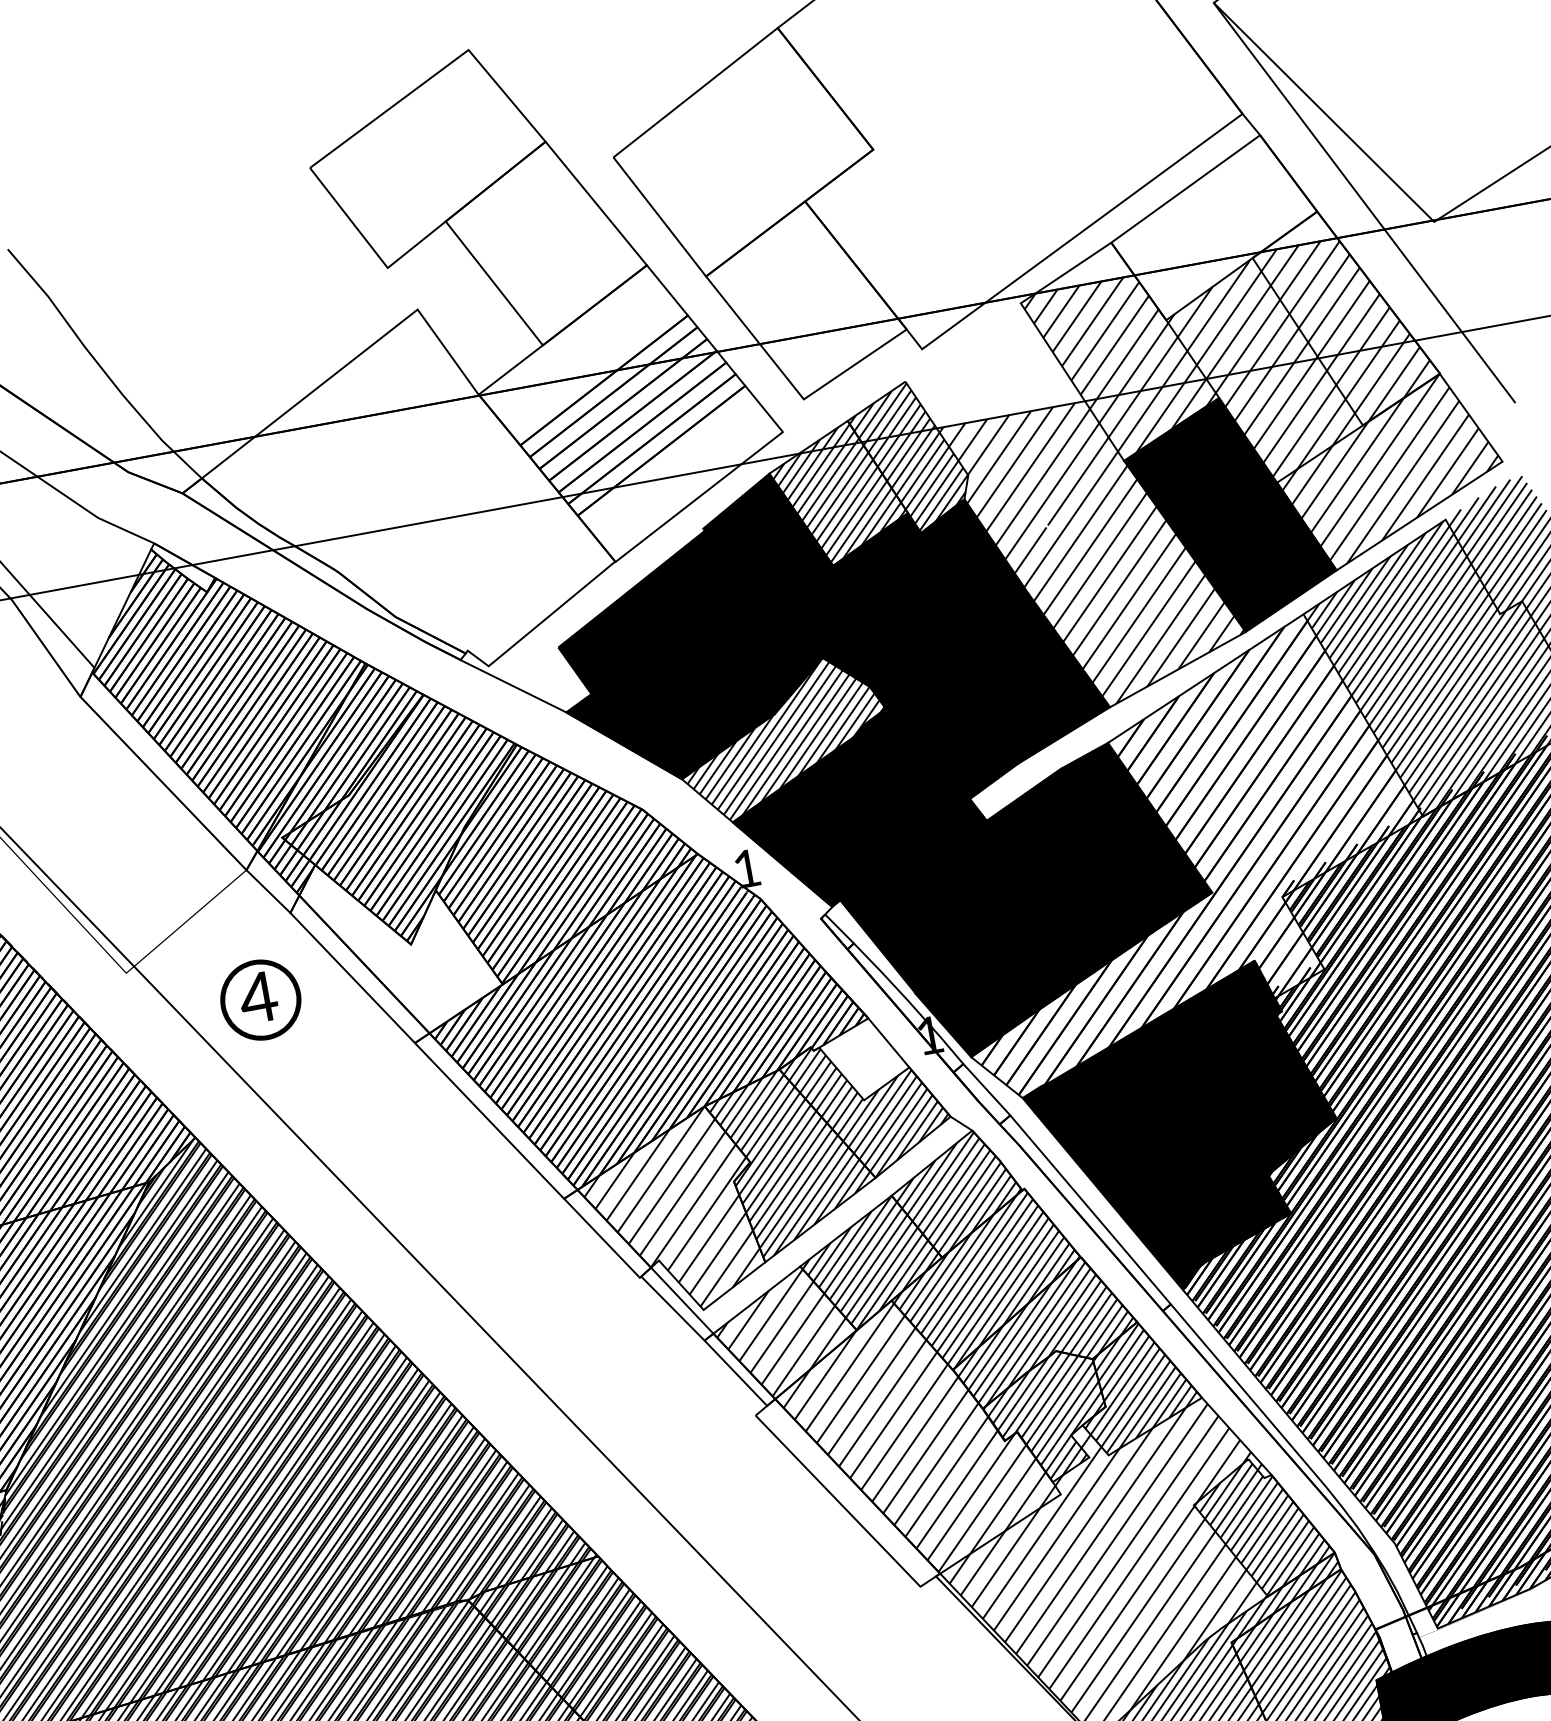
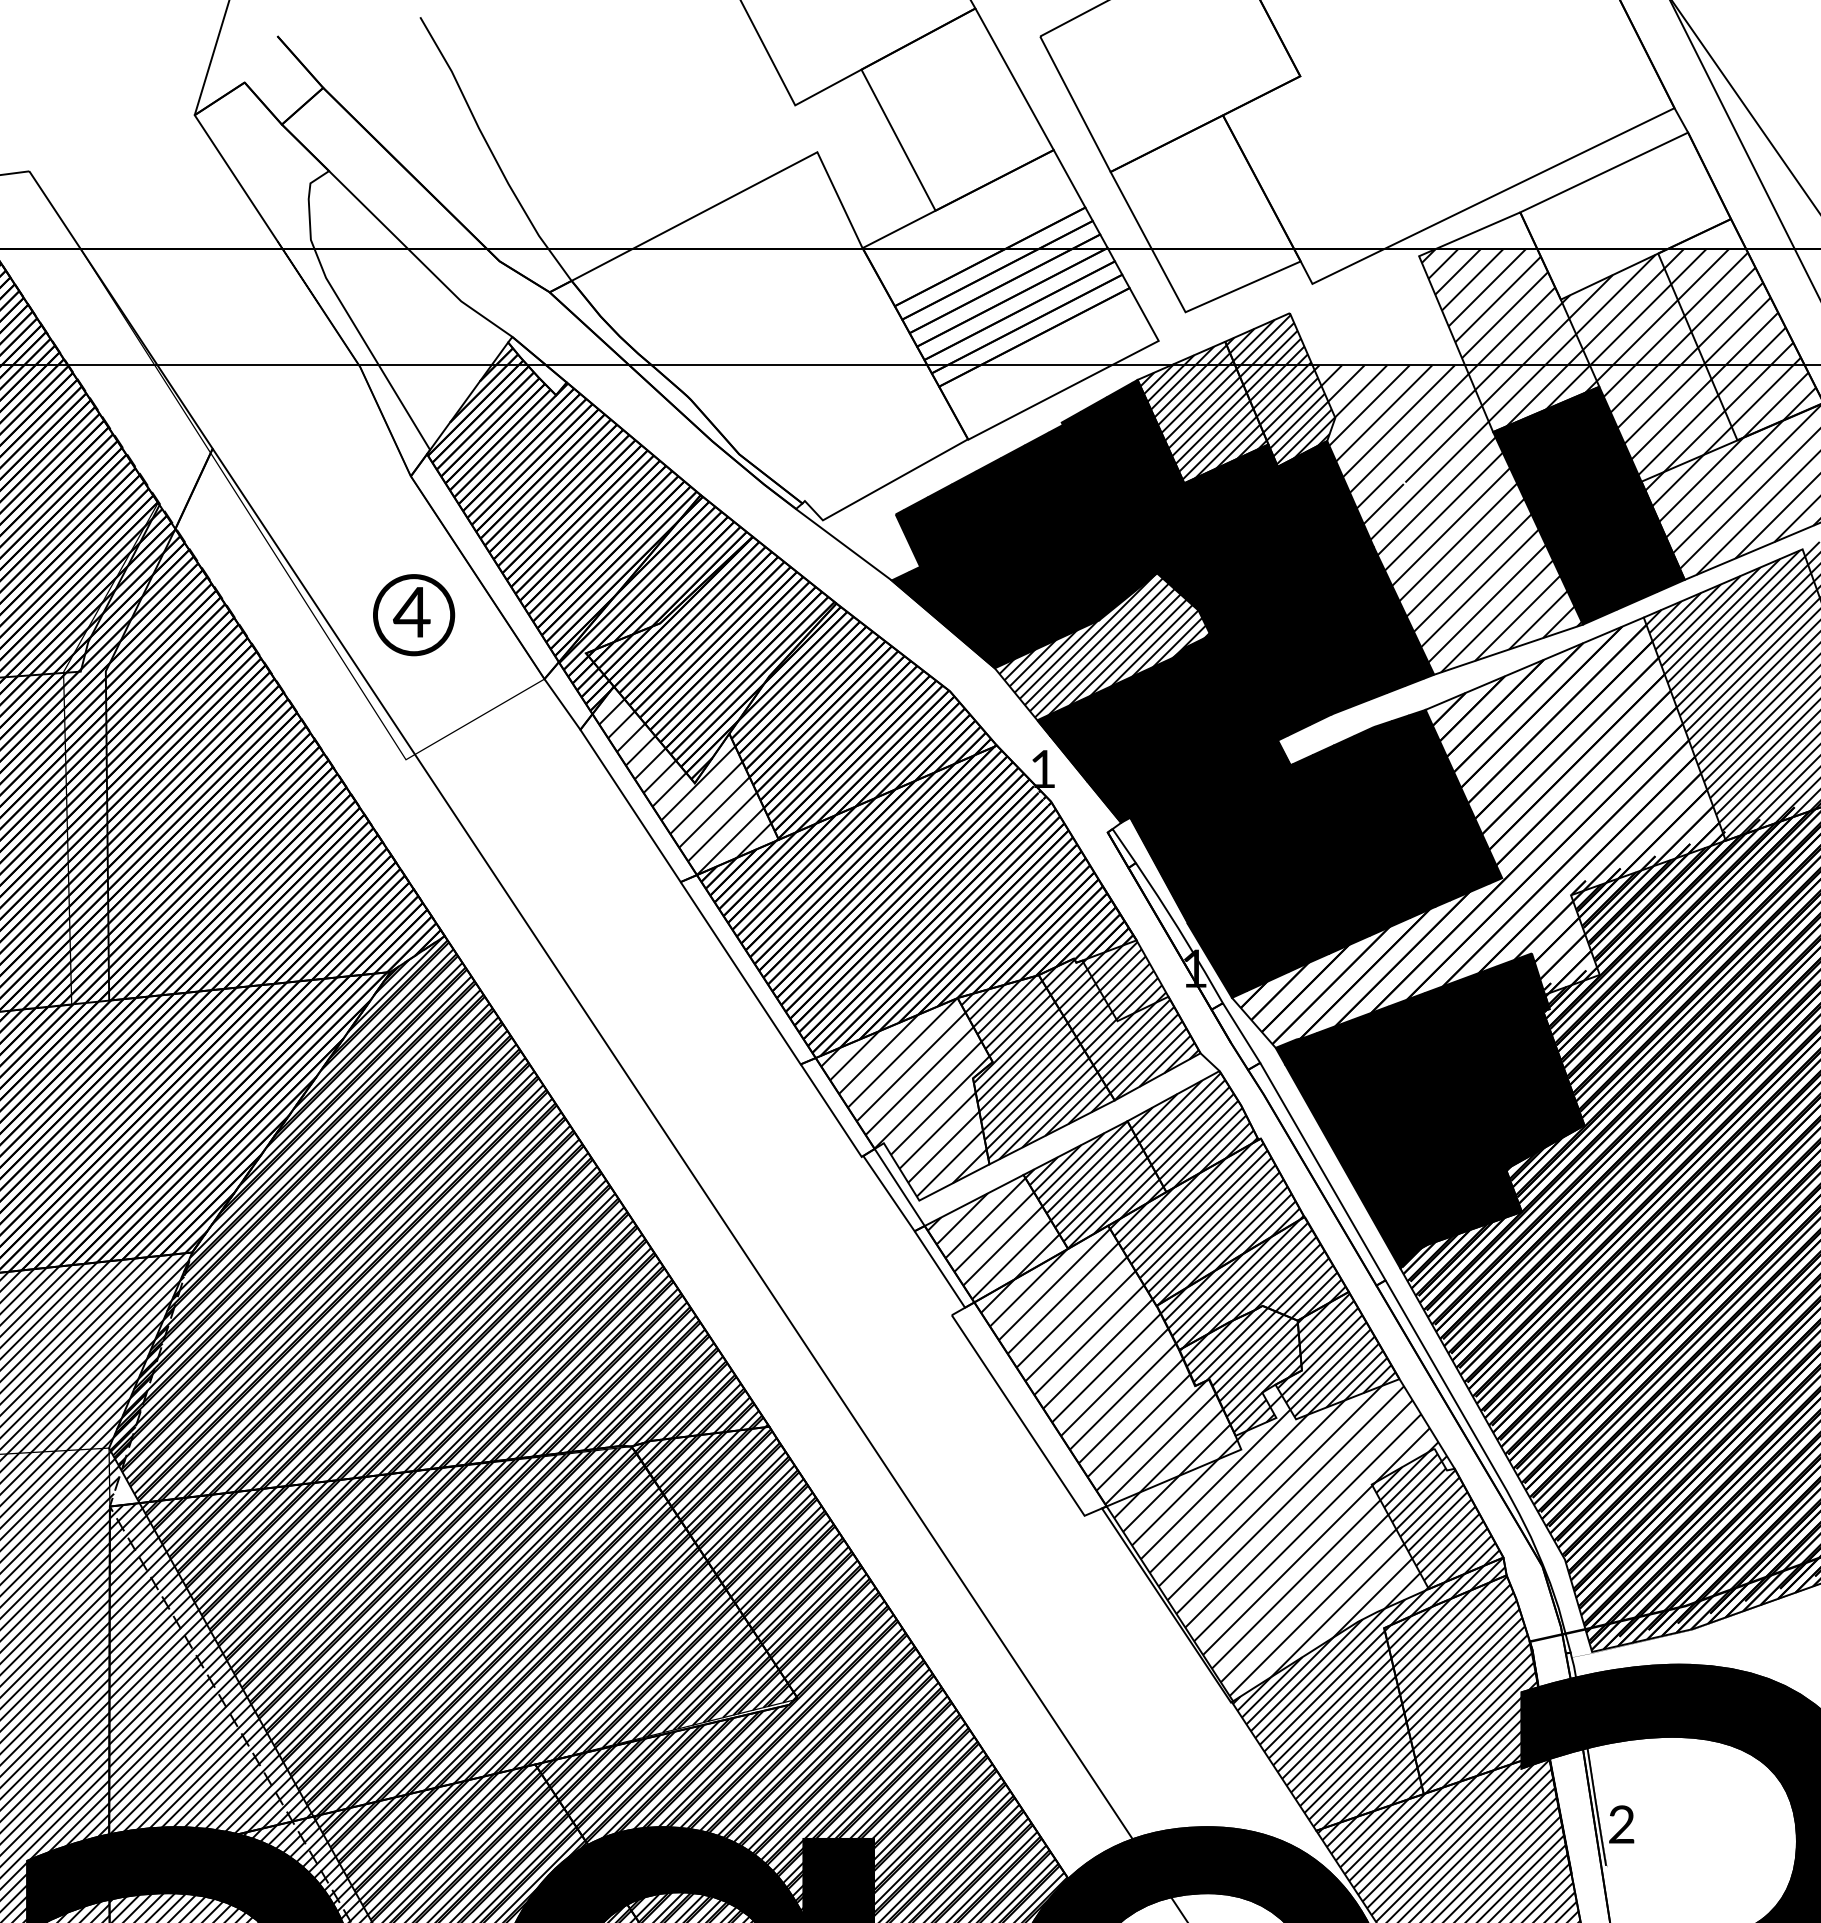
hatch: (404, 943) -> (688, 781), added
text: (261, 1000) -> (414, 615), moved
hatch: (863, 1059) -> (1124, 980), added

